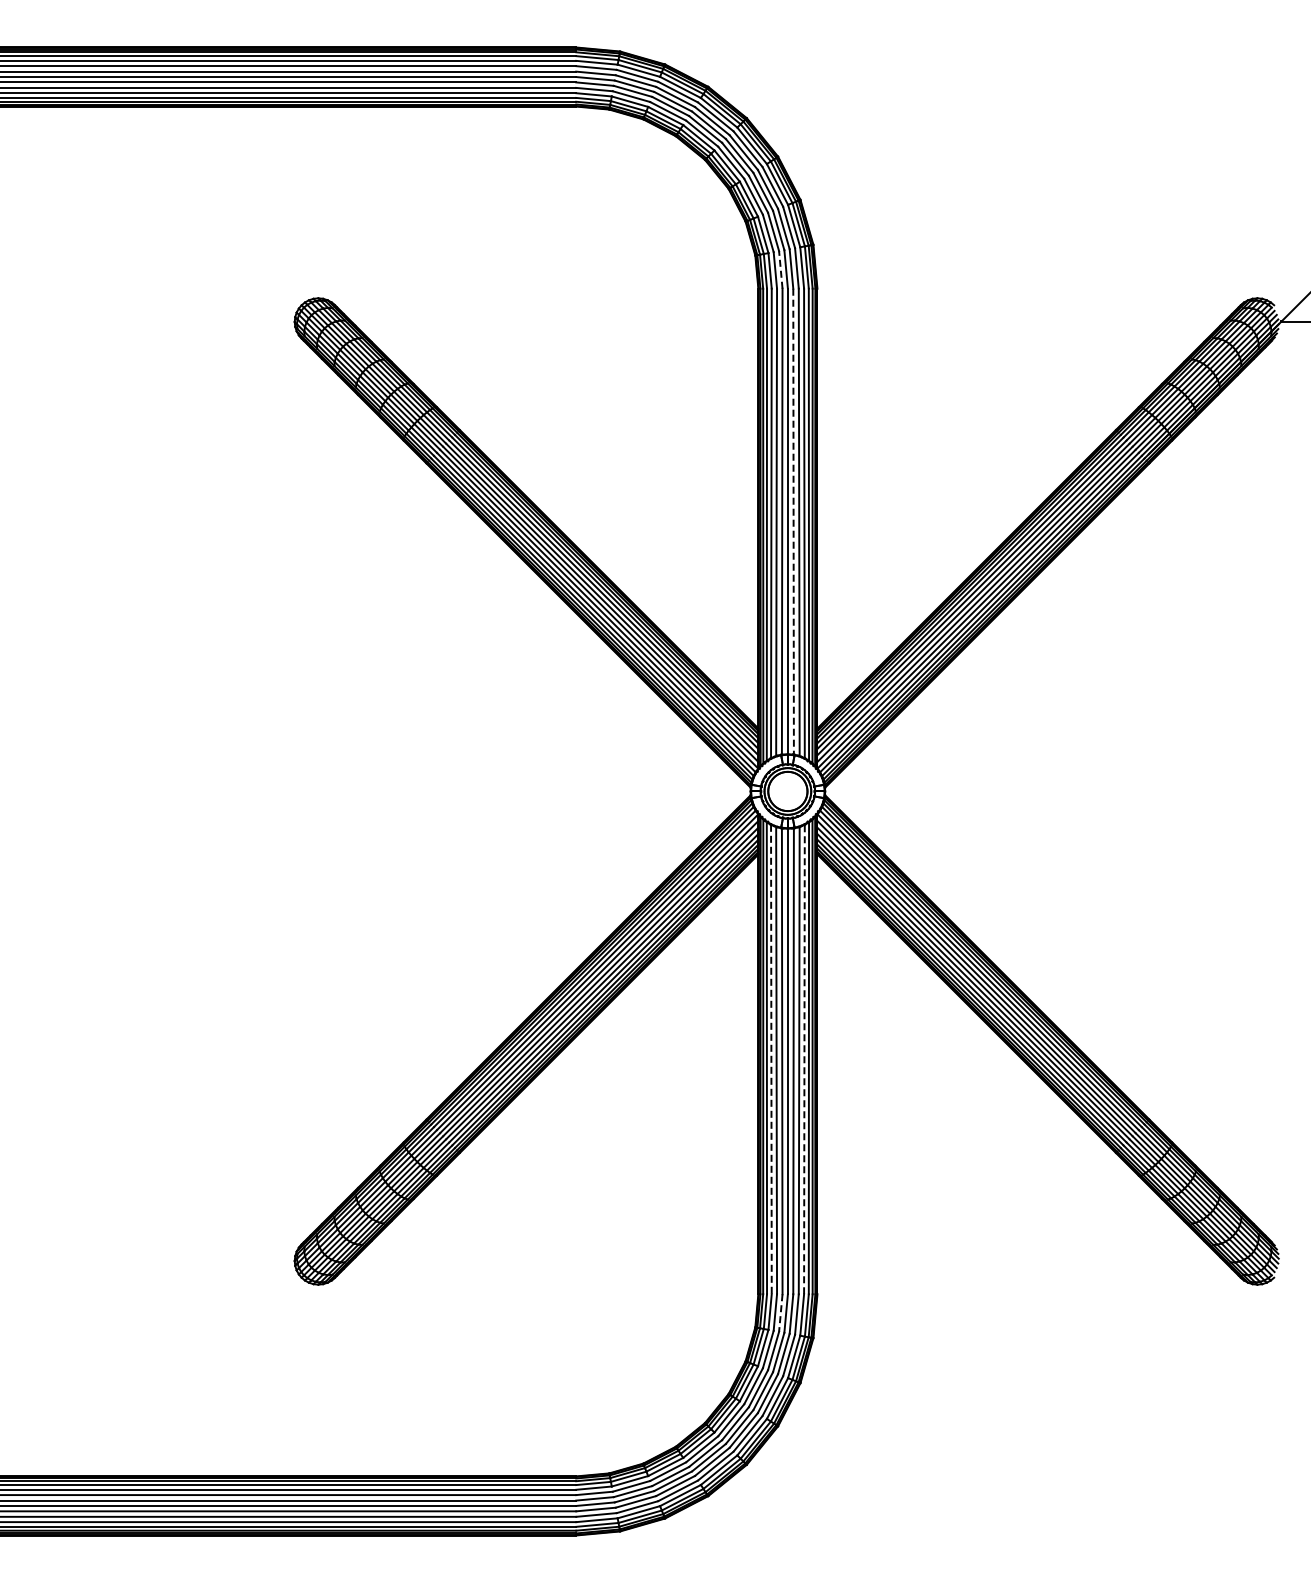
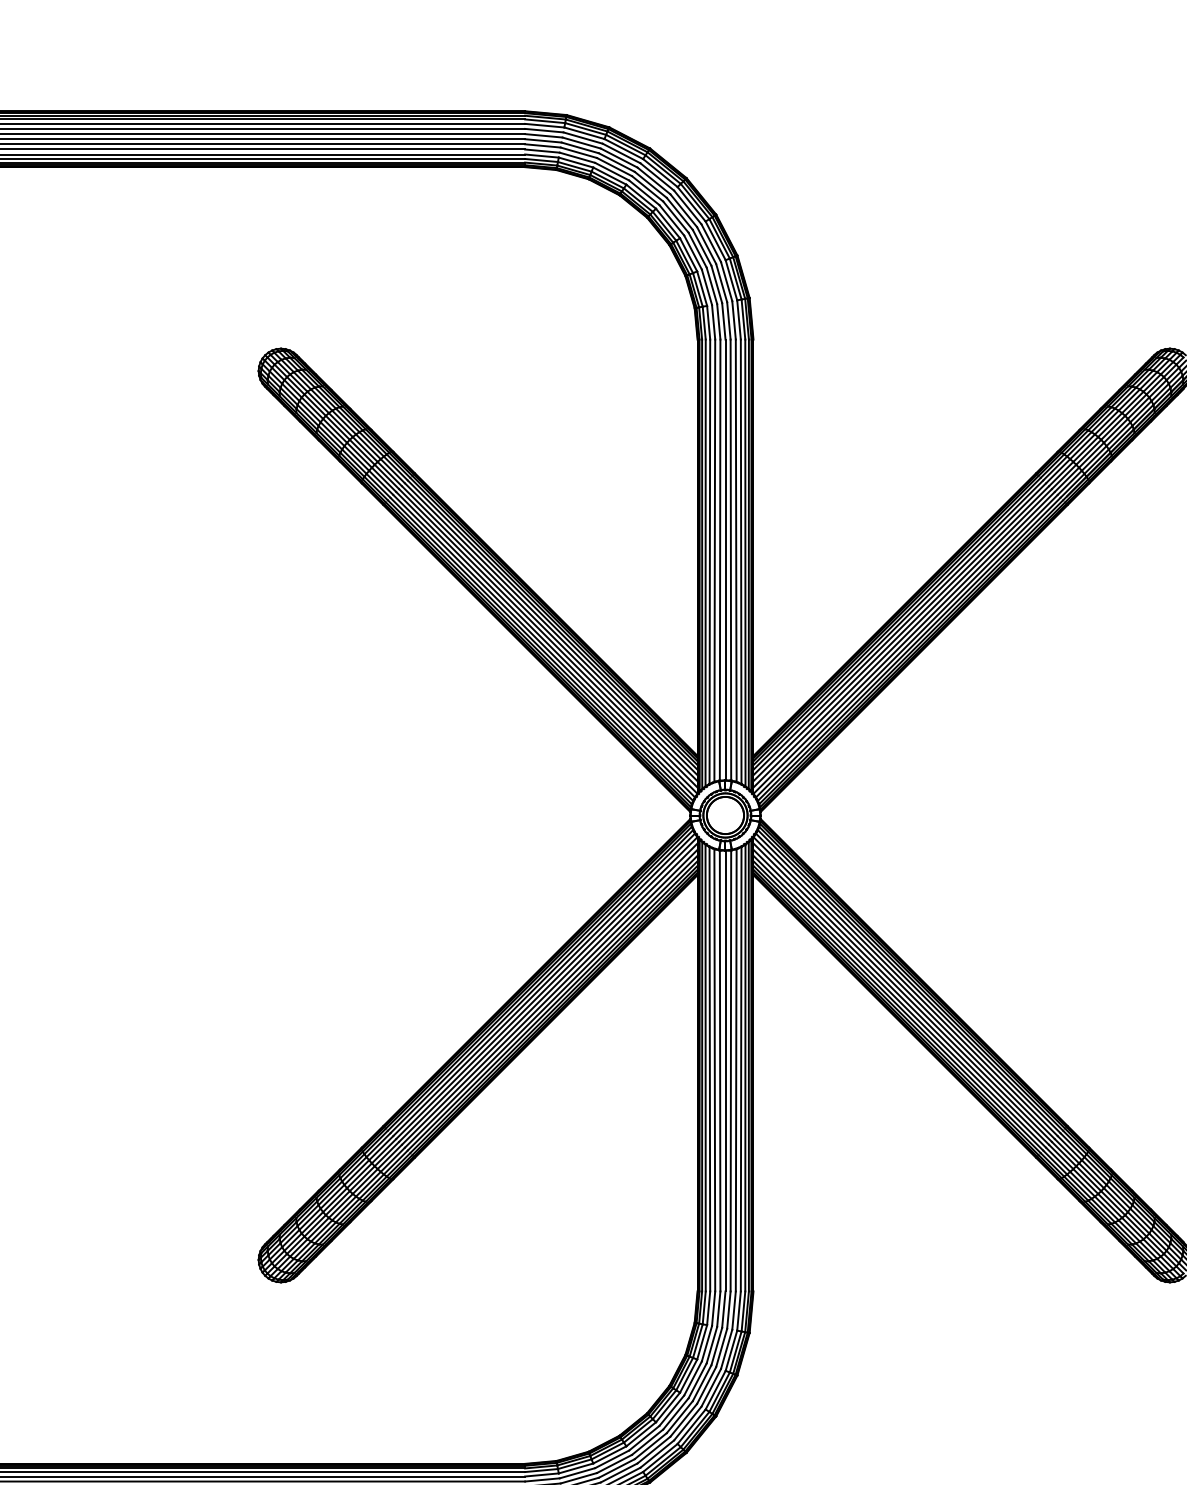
line: (780, 269) -> (718, 321), dashed -> solid
line: (793, 521) -> (730, 559), dashed -> solid
line: (771, 1059) -> (709, 1069), dashed -> solid
line: (804, 1059) -> (741, 1069), dashed -> solid
line: (780, 1313) -> (718, 1309), dashed -> solid

